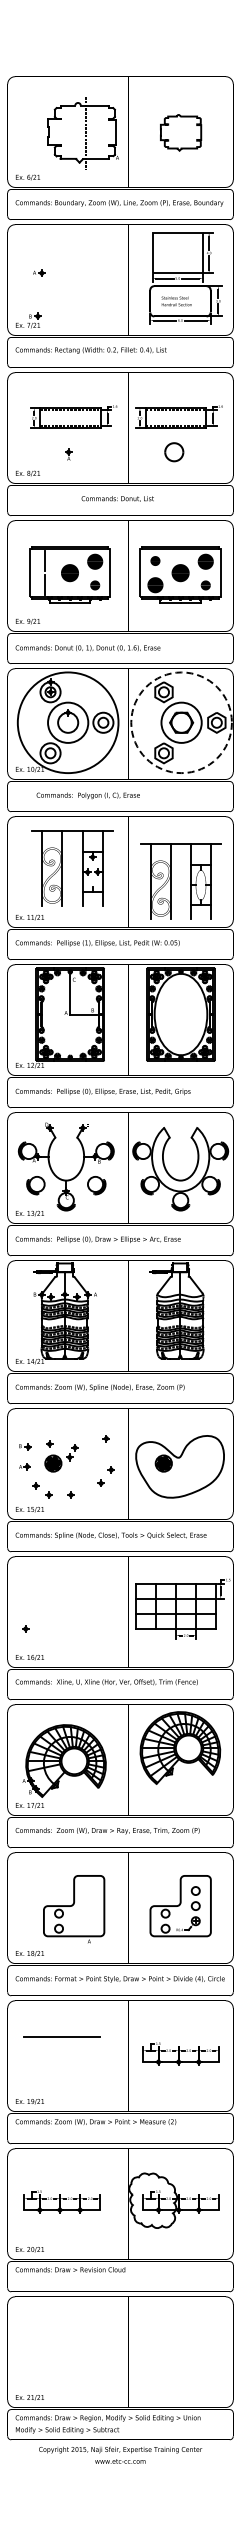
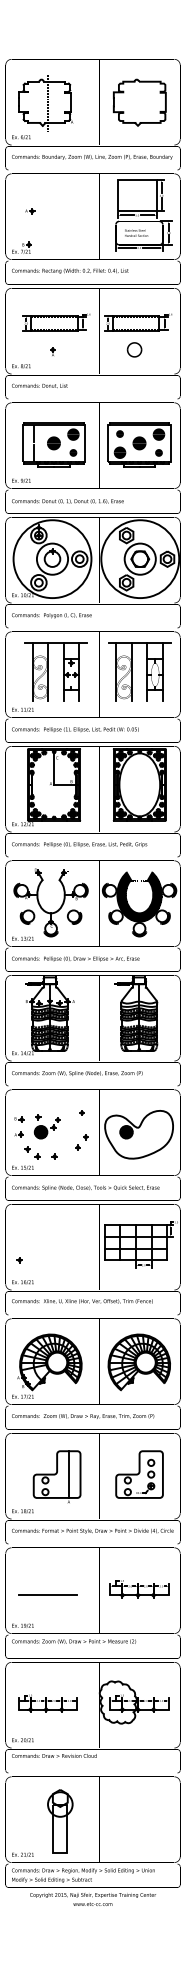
part: (180, 132) -> (139, 102), size x1.67
part: (82, 133) -> (45, 103), moved
text: (117, 498) -> (39, 385), moved
circle: (181, 722) -> (140, 558), dashed -> solid
text: (87, 795) -> (51, 615), moved
part: (171, 881) -> (132, 671), moved
hatch: (180, 1159) -> (139, 897), added
part: (180, 1747) -> (139, 1361), moved
line: (89, 1905) -> (69, 1474), added
line: (61, 2036) -> (47, 1594), moved
part: (78, 2354) -> (60, 1821), added

